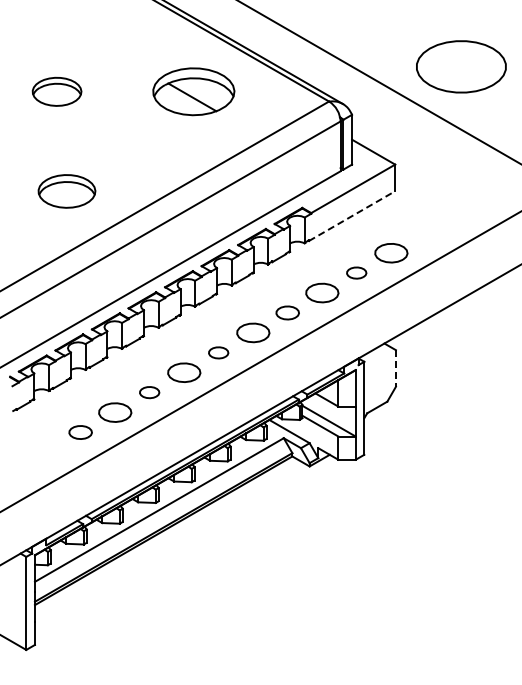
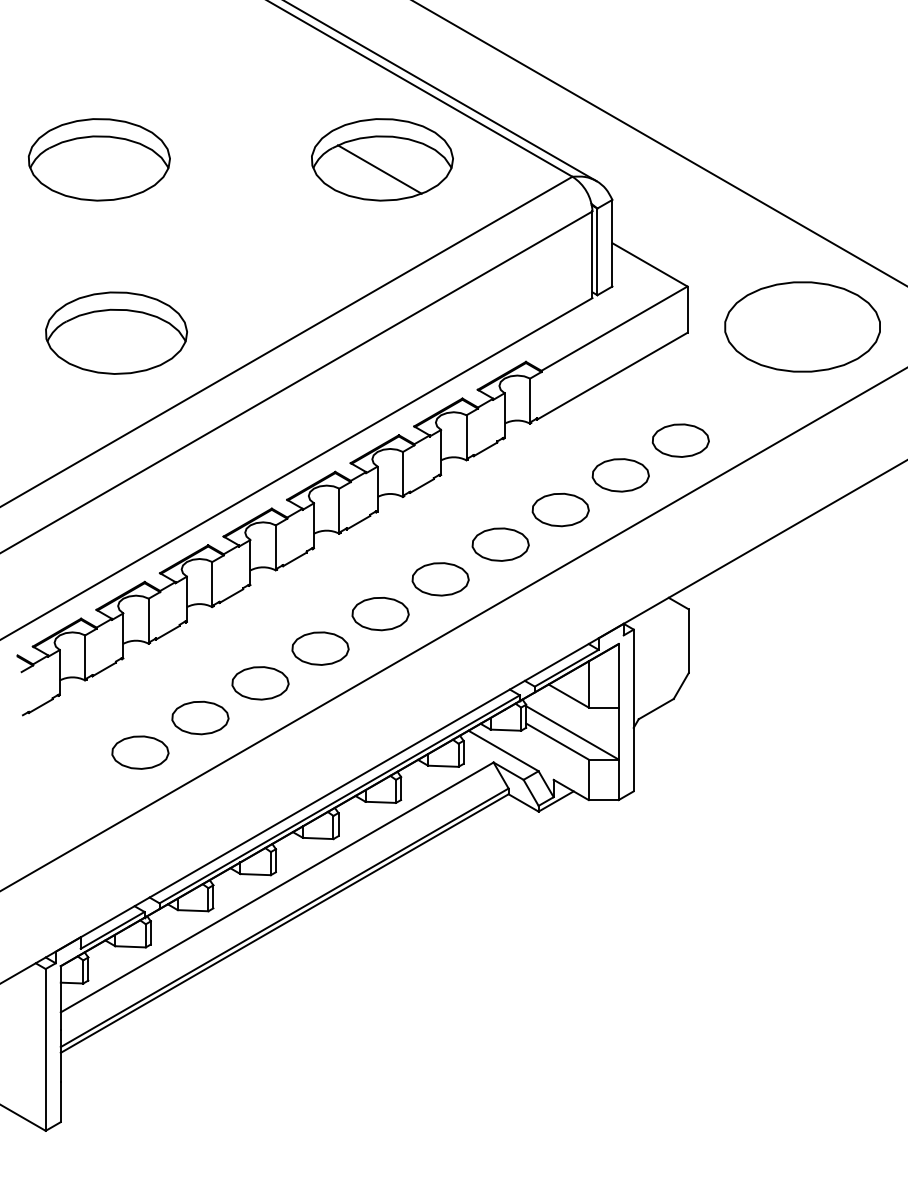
part: (461, 66) -> (802, 326), moved
part: (56, 91) -> (98, 159), size x1.67
part: (193, 91) -> (381, 159), moved
part: (66, 191) -> (115, 333), size x1.43
line: (352, 216) -> (613, 376), dashed -> solid
part: (356, 272) -> (620, 474), size x1.67
part: (287, 312) -> (500, 543), size x1.43
part: (218, 352) -> (380, 613), size x1.67
line: (395, 368) -> (687, 641), dashed -> solid
part: (149, 392) -> (260, 682), size x1.67
part: (80, 432) -> (139, 752), size x1.43

